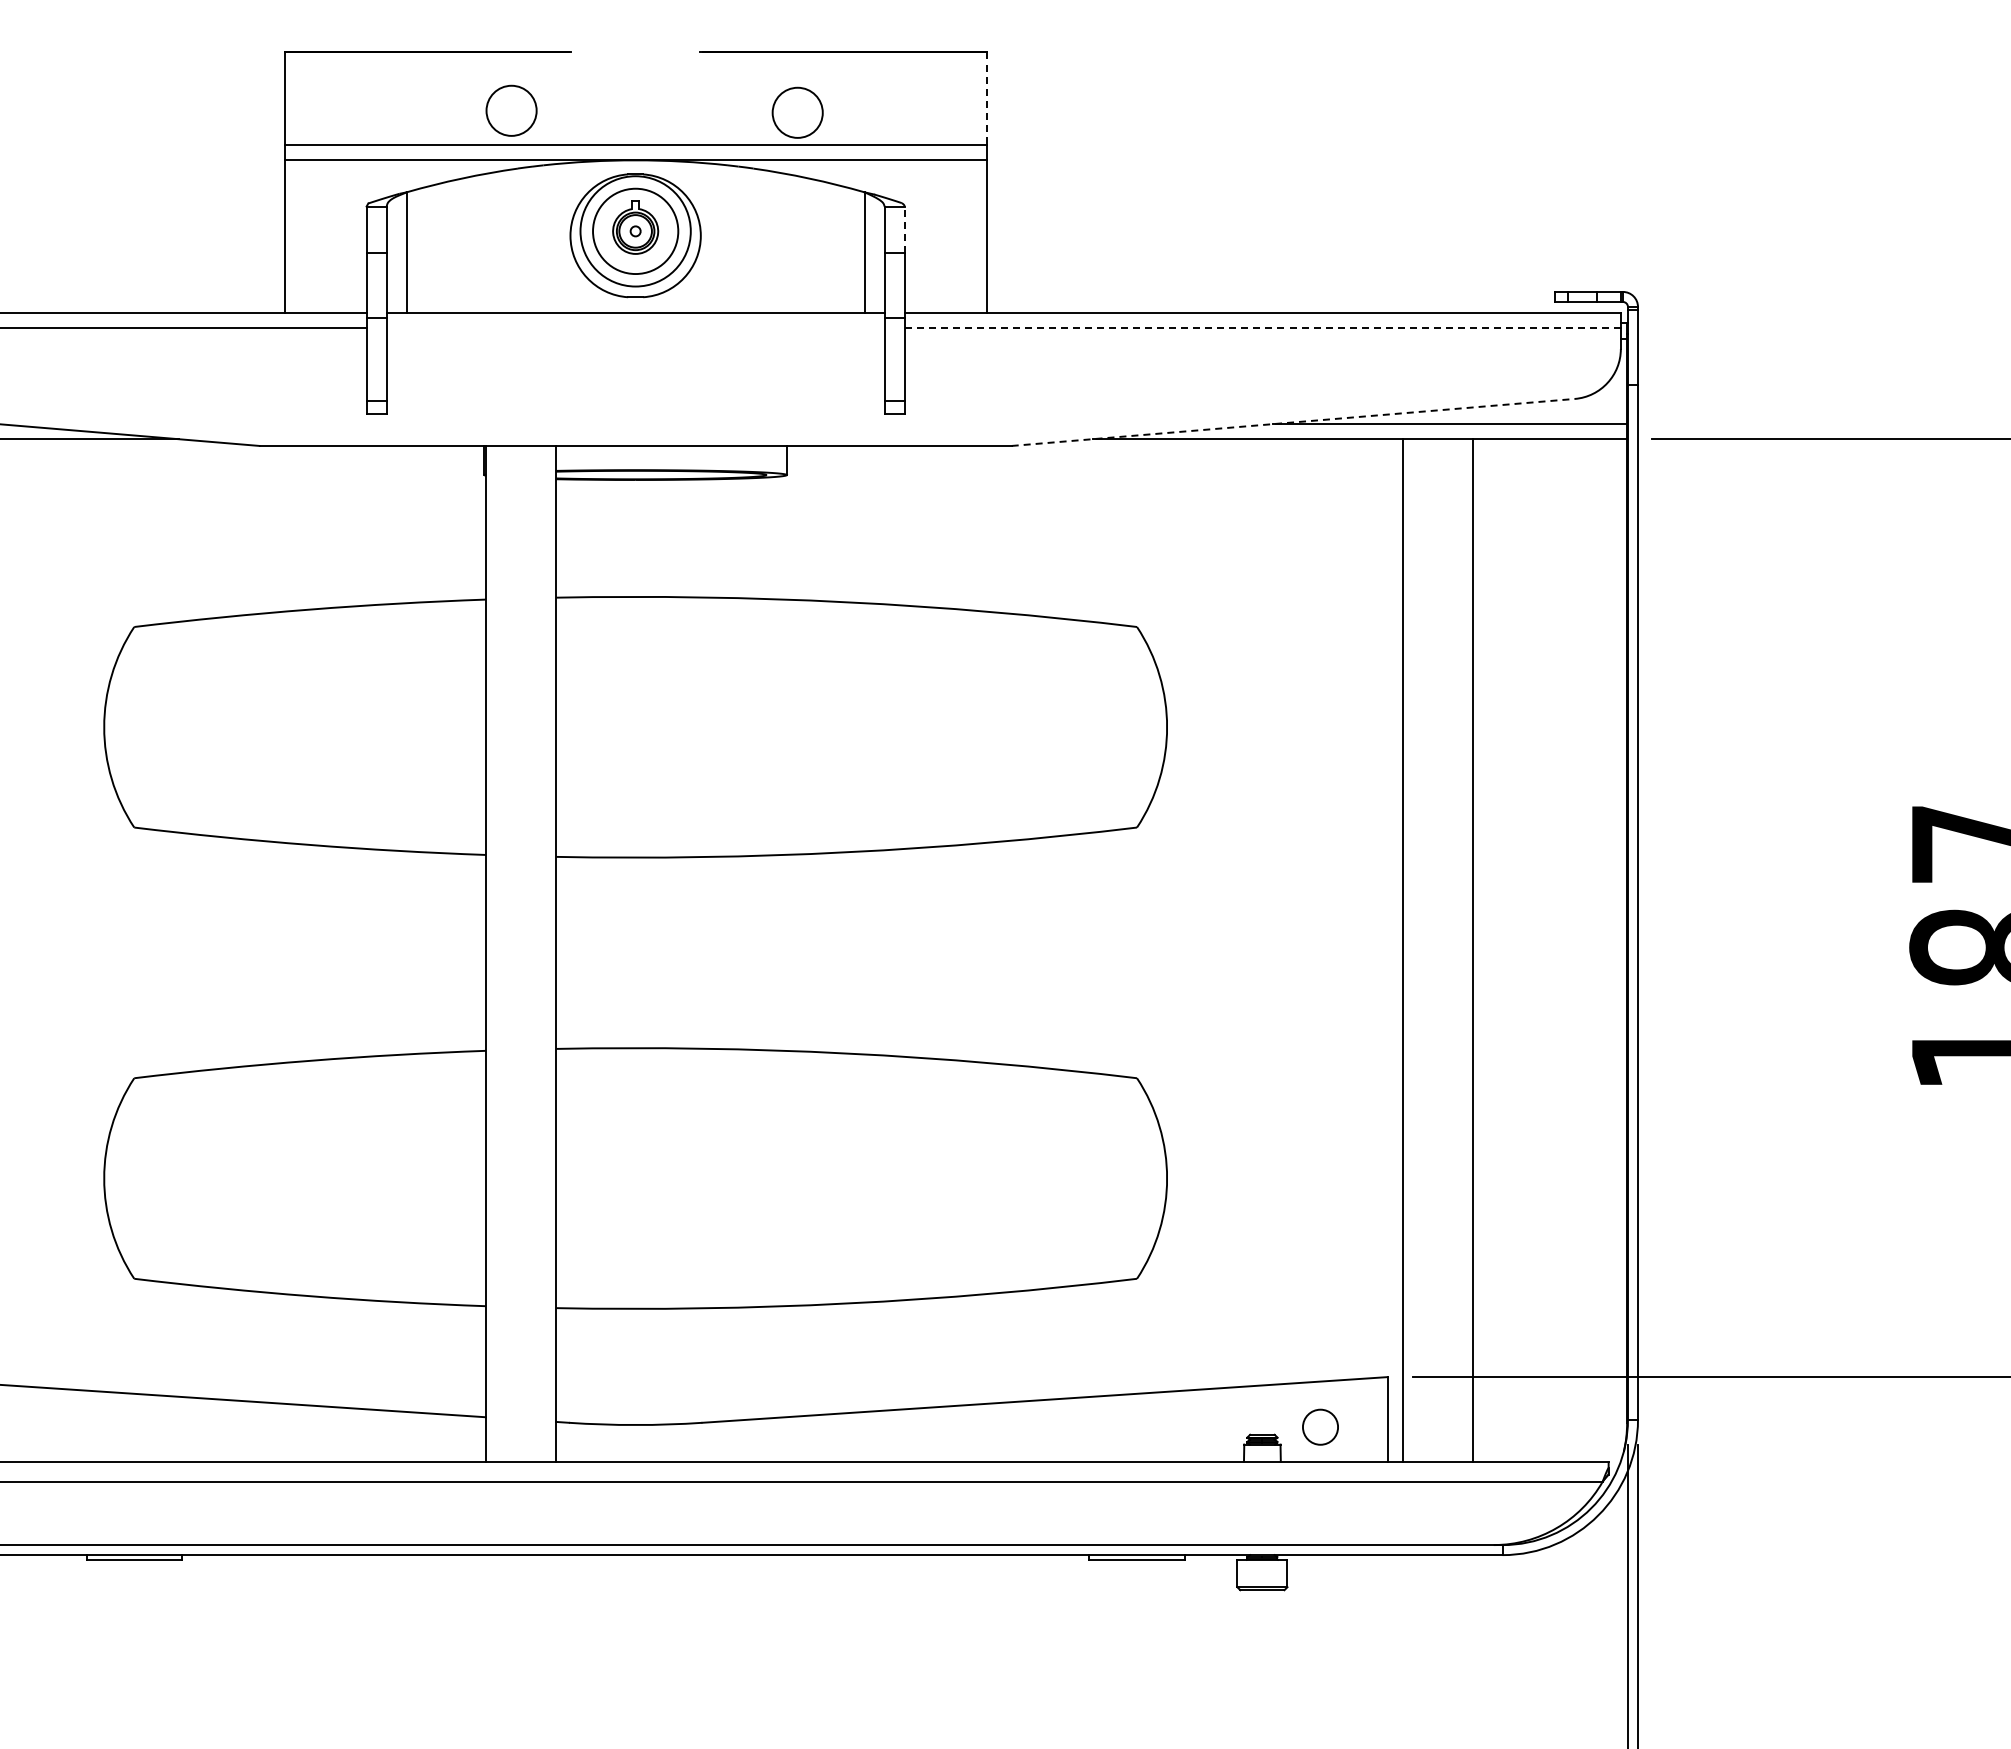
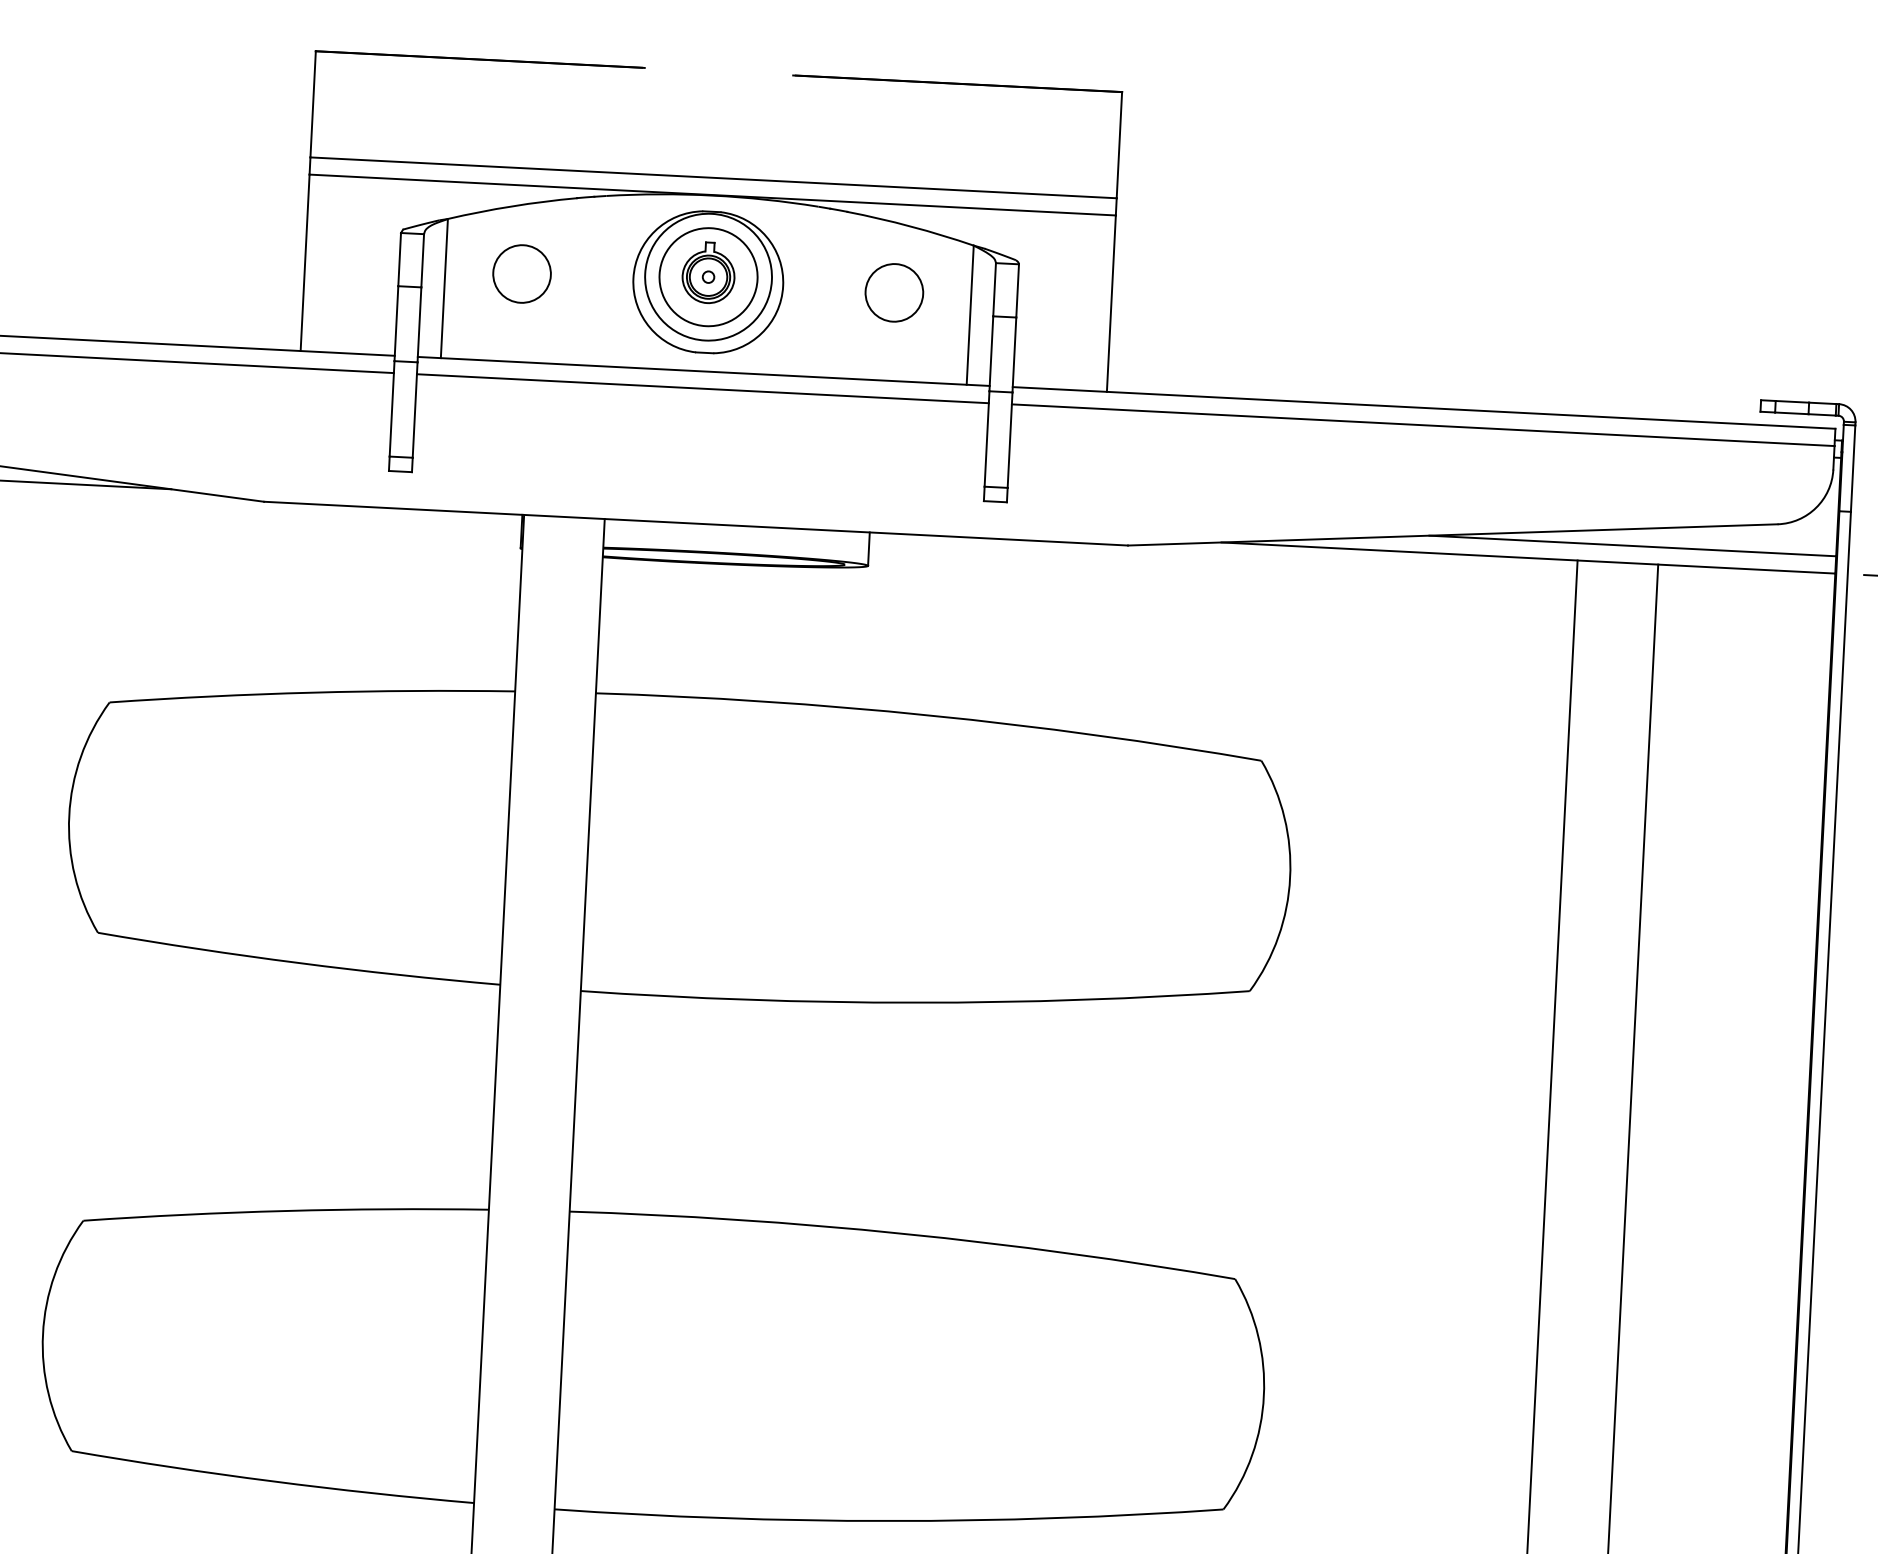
line: (986, 99) -> (1119, 146), dashed -> solid
circle: (511, 110) -> (521, 273), moved
circle: (797, 112) -> (894, 292), moved
line: (904, 229) -> (1017, 290), dashed -> solid
line: (635, 328) -> (702, 388), added
line: (1262, 328) -> (1422, 425), dashed -> solid
line: (1293, 422) -> (1453, 534), dashed -> solid

